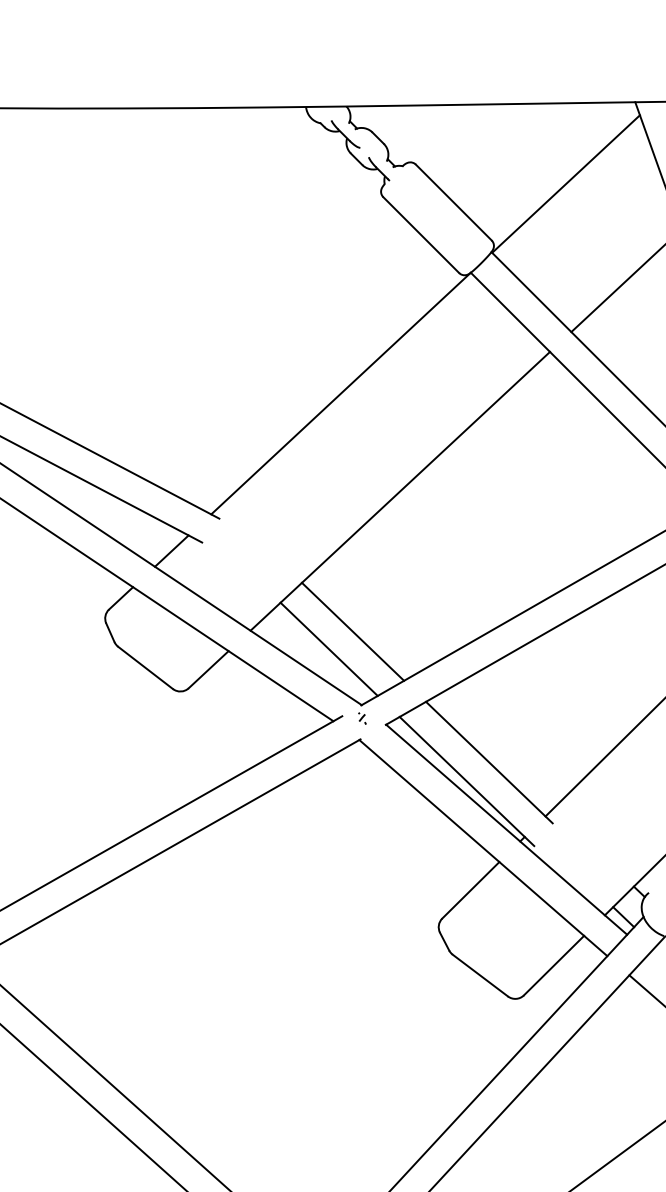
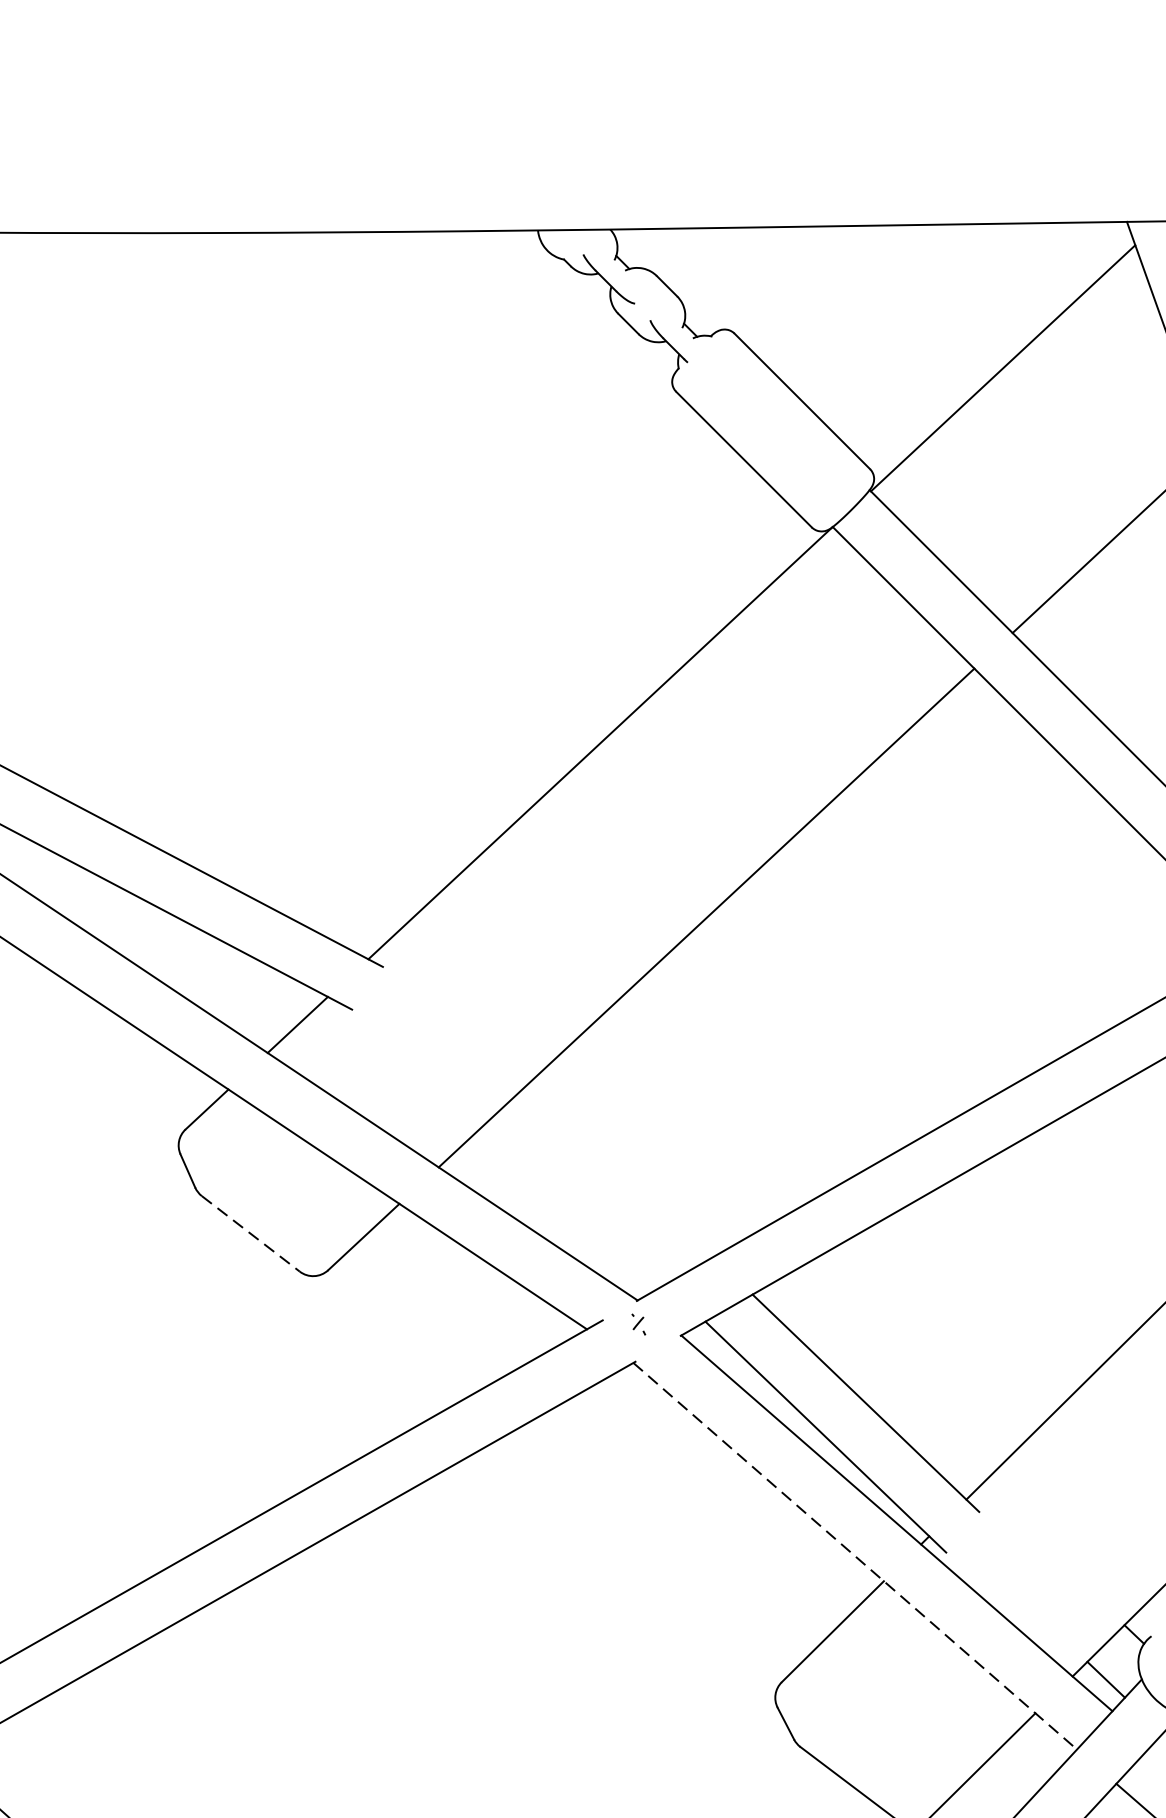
line: (352, 631) -> (621, 1168), removed
line: (328, 648) -> (578, 1199), removed
line: (145, 667) -> (250, 1233), solid -> dashed
line: (483, 848) -> (855, 1556), solid -> dashed

